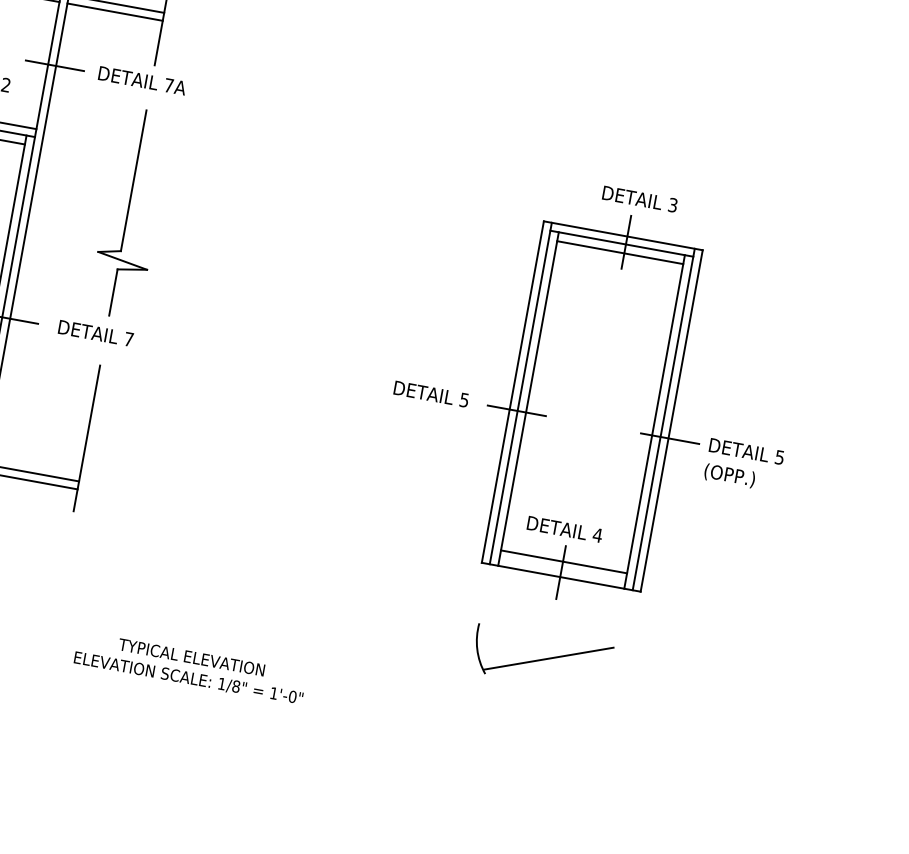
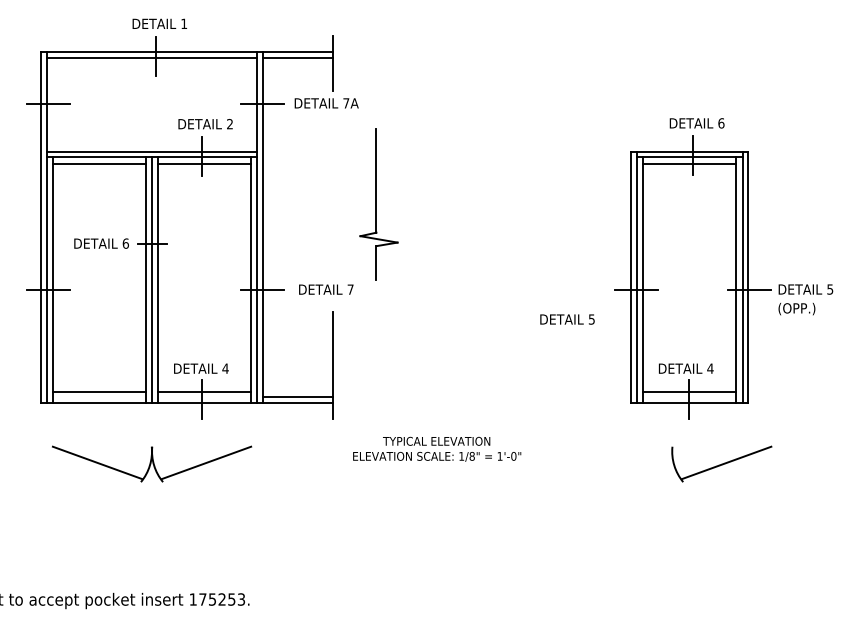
text: (673, 205) -> (721, 123), 3 -> 6
part: (130, 213) -> (378, 204), moved
text: (431, 394) -> (567, 319), moved
part: (541, 658) -> (721, 463), moved
text: (191, 667) -> (437, 448), moved

